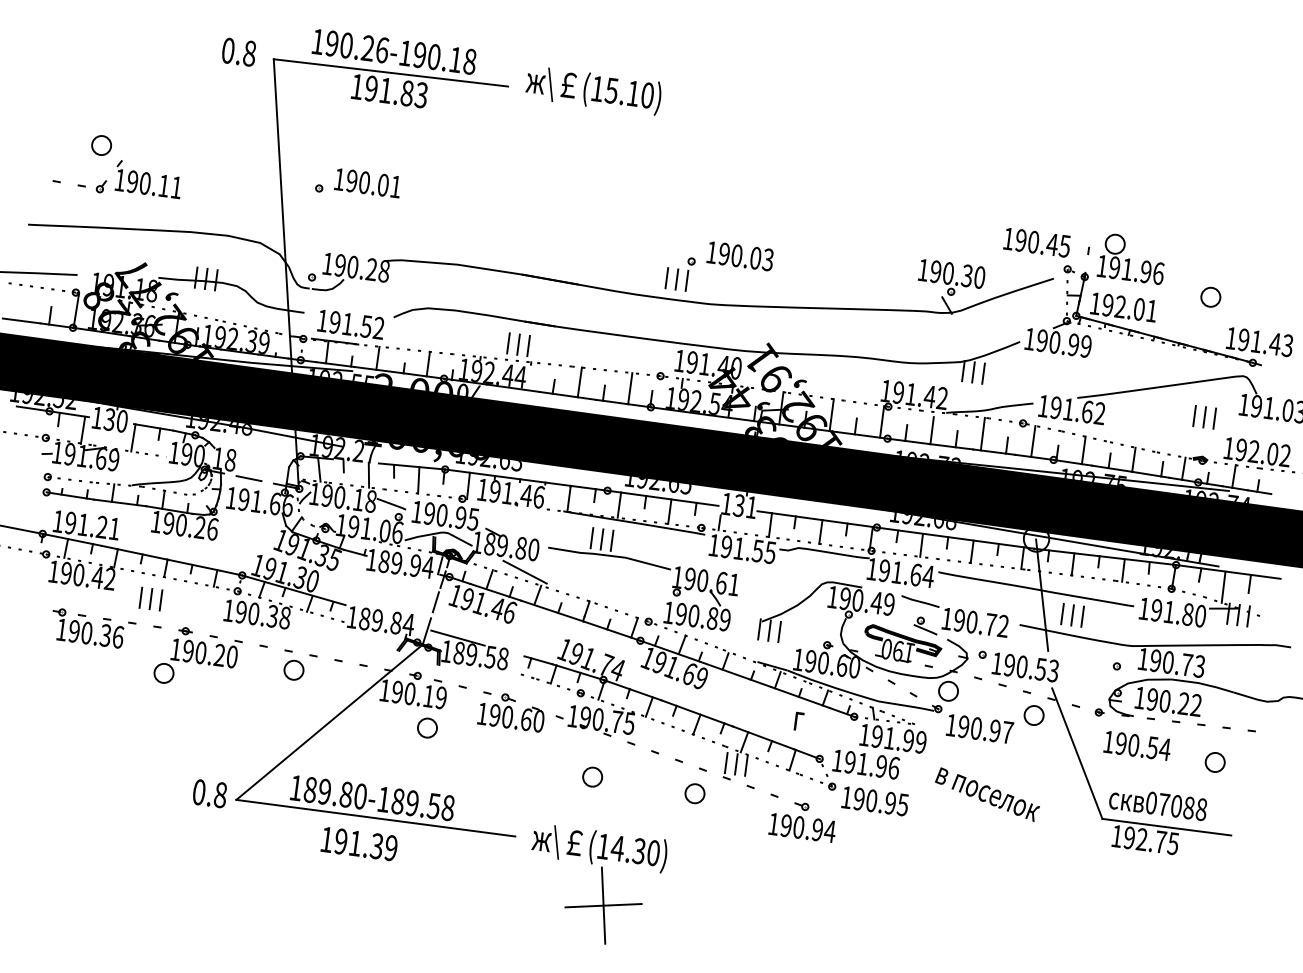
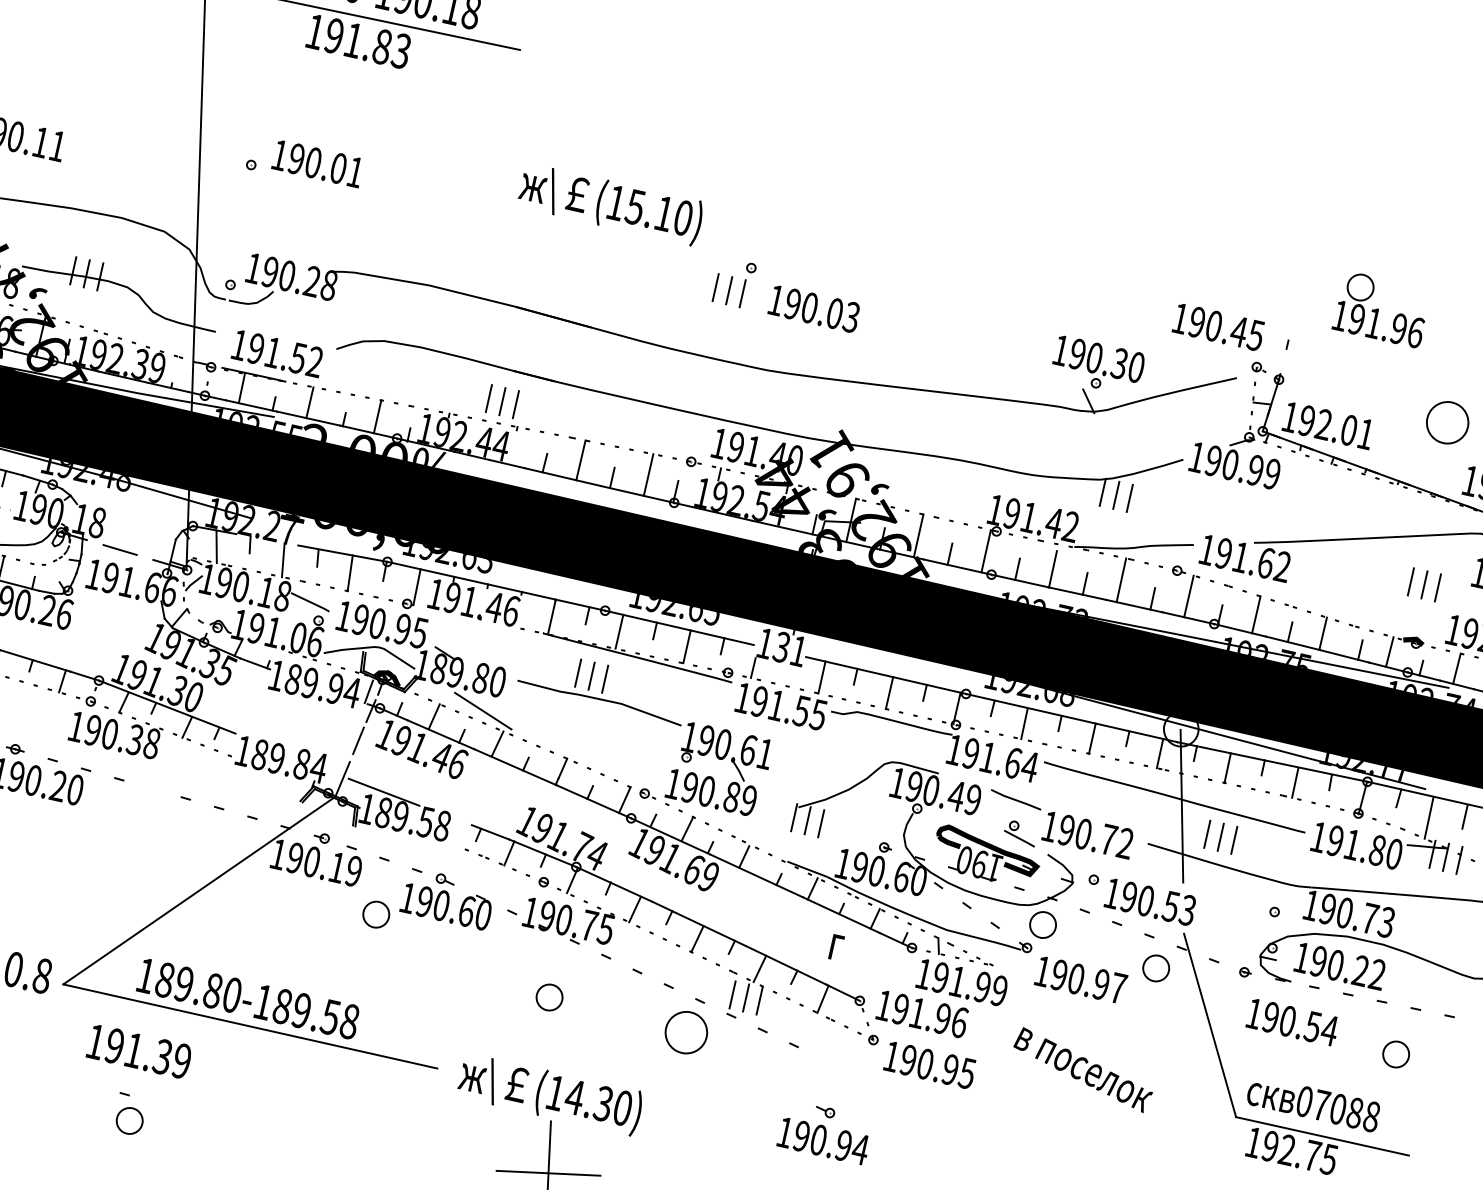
text: (593, 91) -> (610, 205), moved
part: (1130, 258) -> (1379, 308), moved
part: (679, 274) -> (733, 284), moved
circle: (1210, 296) -> (1447, 421), size x1.6
part: (293, 664) -> (129, 1113), moved
circle: (427, 727) -> (376, 913), moved
circle: (694, 793) -> (685, 1032), size x1.6
part: (801, 822) -> (822, 1133), moved
text: (358, 844) -> (138, 1052), moved

